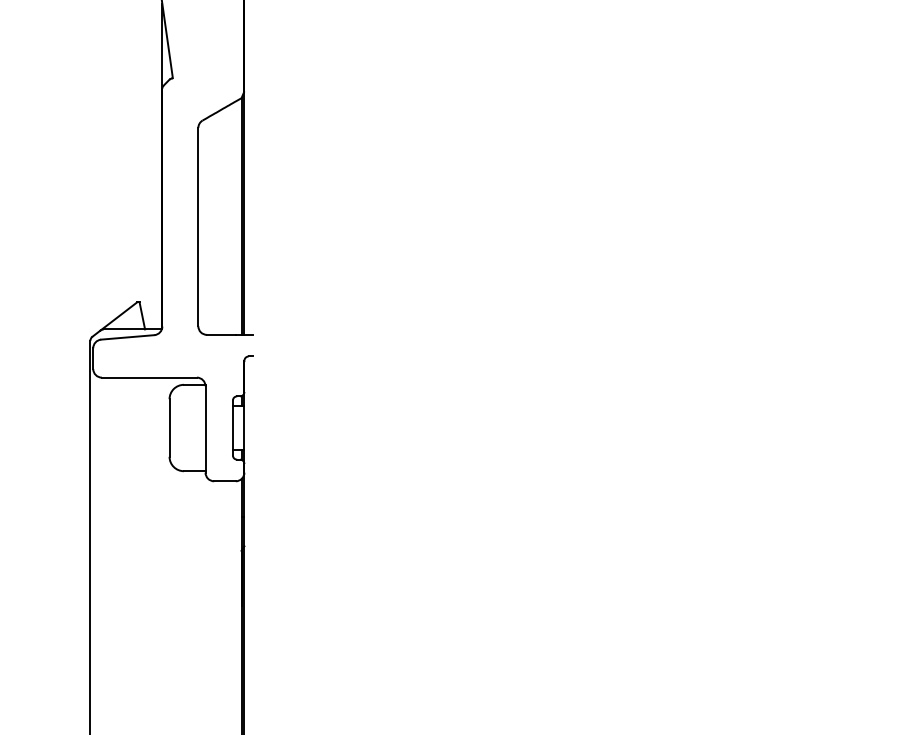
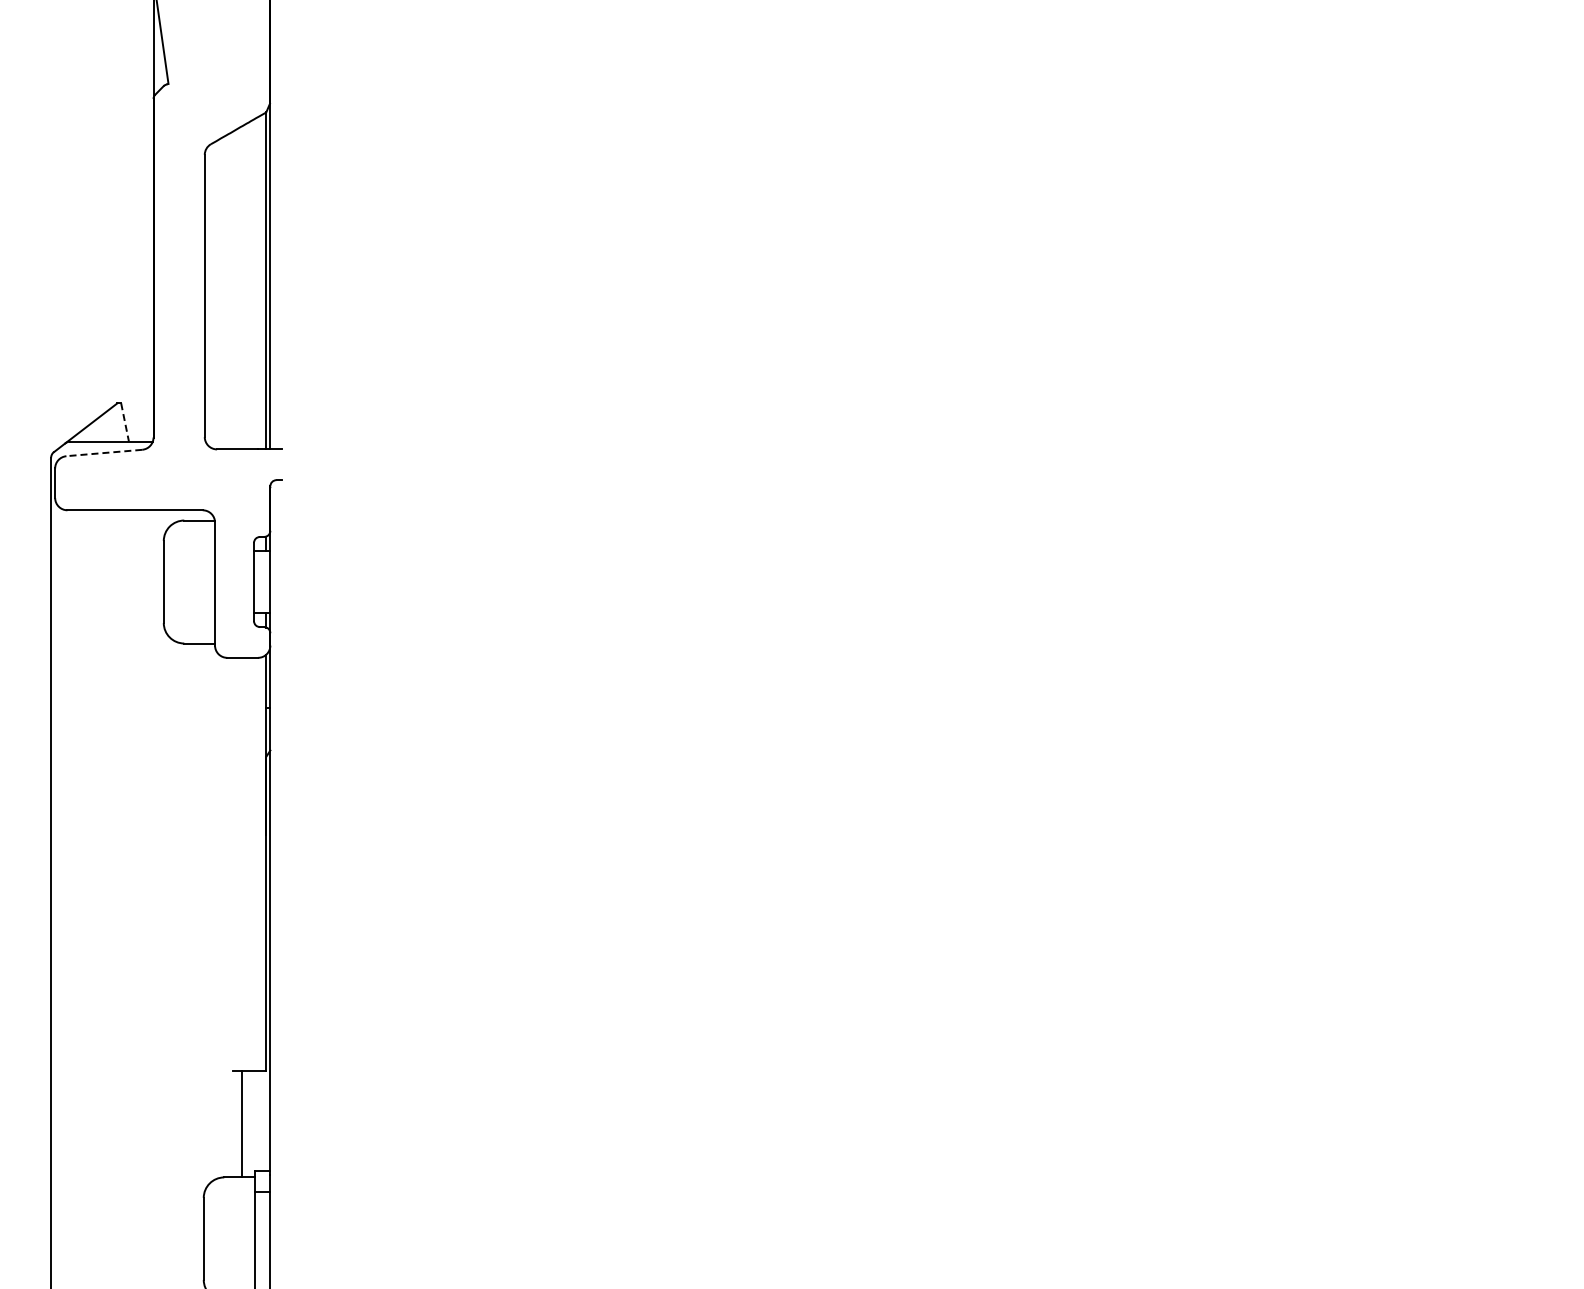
line: (142, 315) -> (125, 422), solid -> dashed
line: (127, 337) -> (103, 453), solid -> dashed

